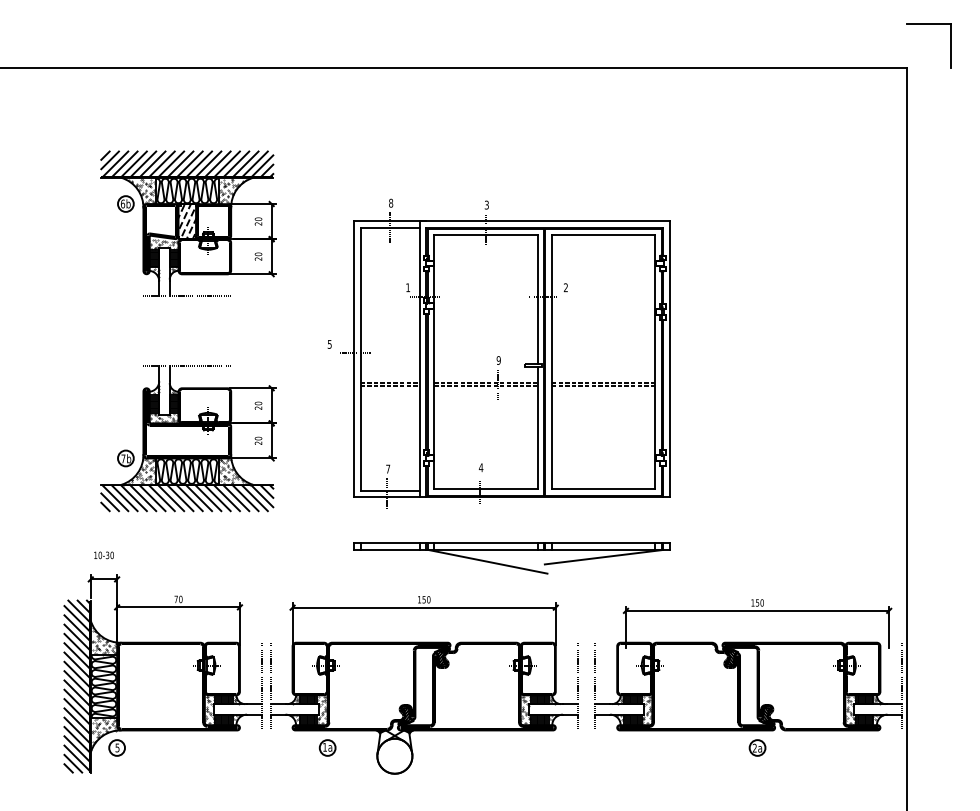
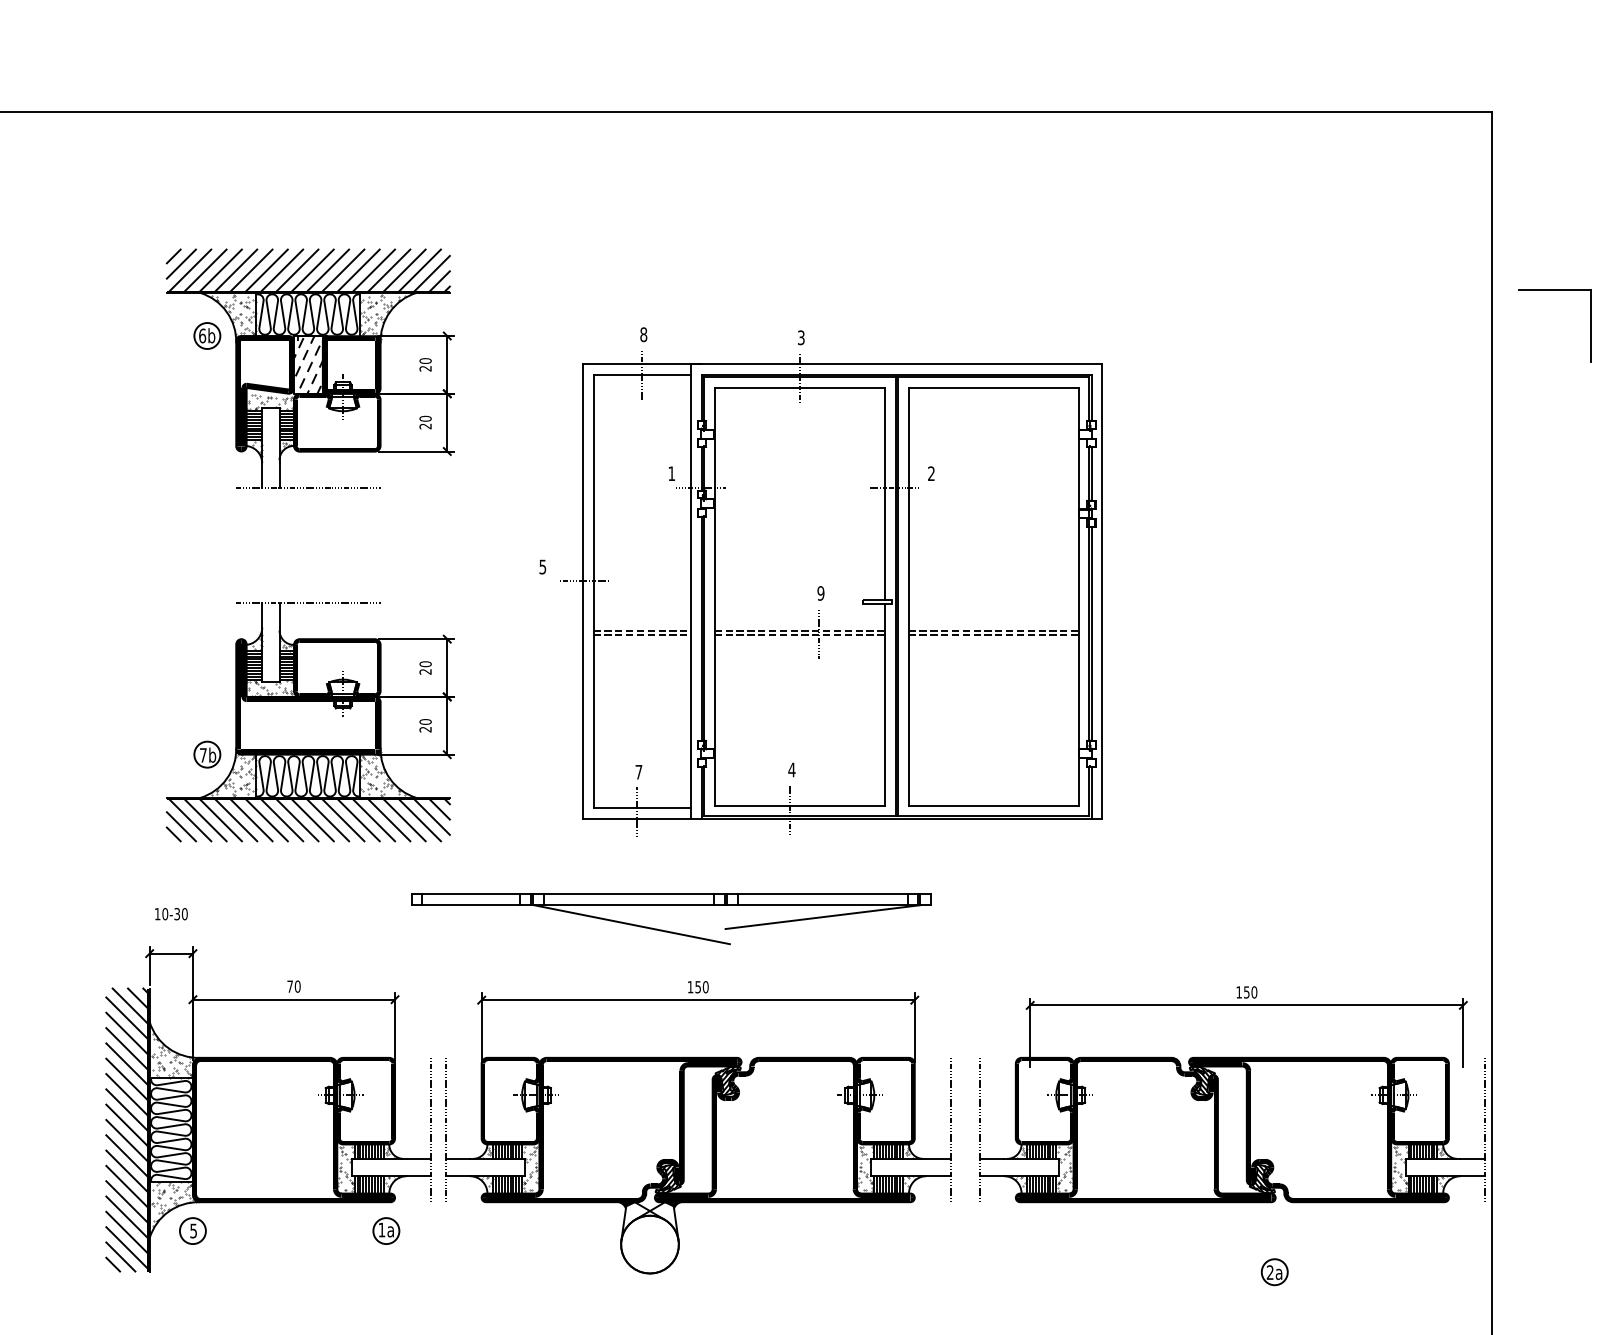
part: (928, 24) -> (1554, 290), moved
part: (511, 565) -> (670, 930), moved
part: (327, 747) -> (386, 1230), moved
part: (757, 747) -> (1274, 1271), moved

